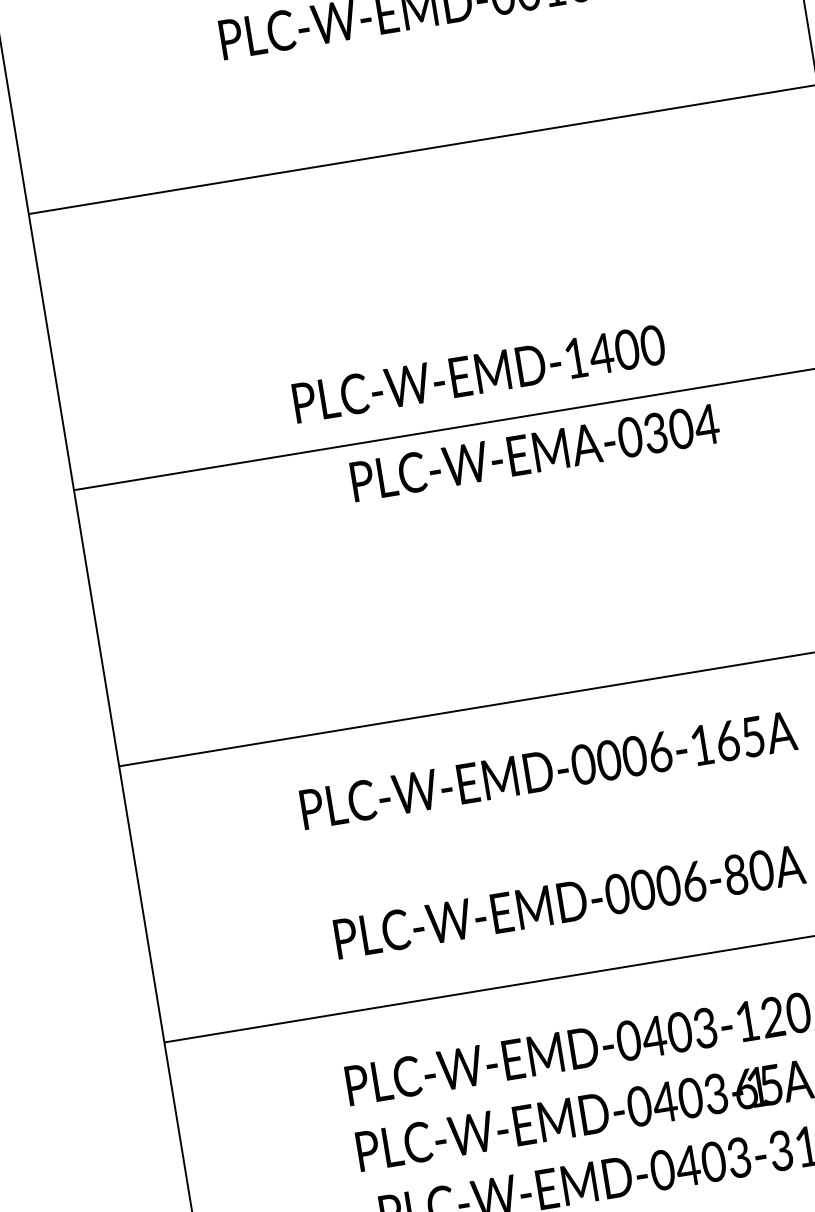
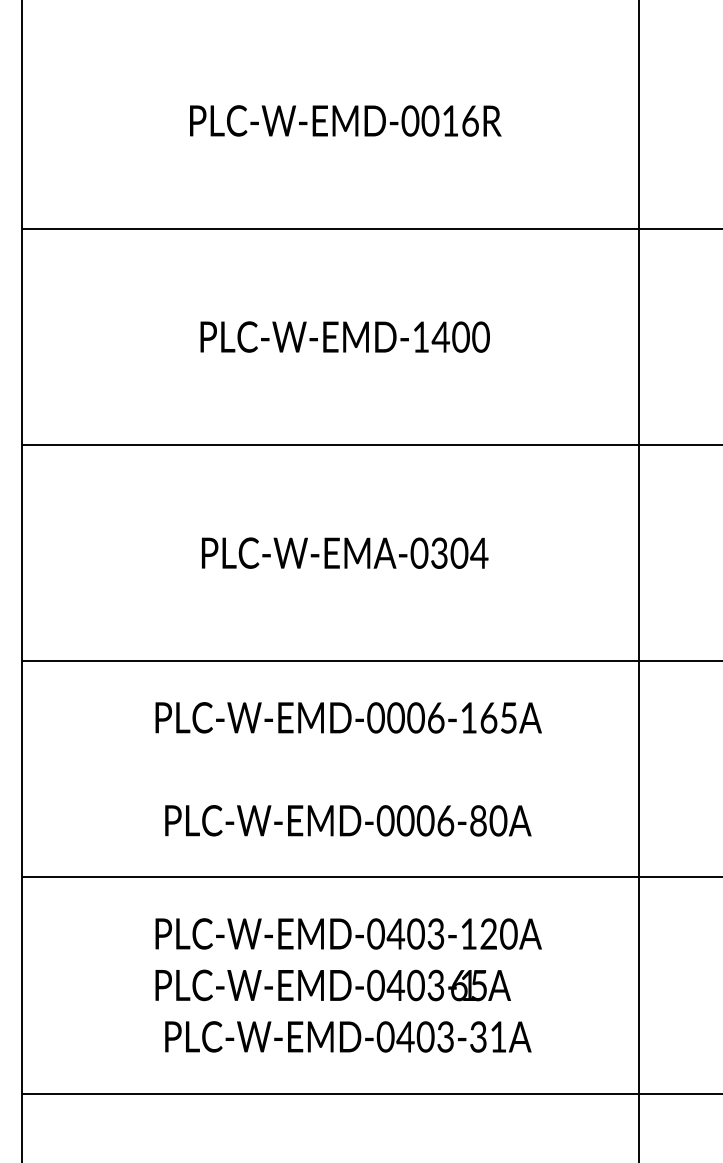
text: (478, 373) -> (344, 336), moved
text: (535, 451) -> (345, 552), moved

